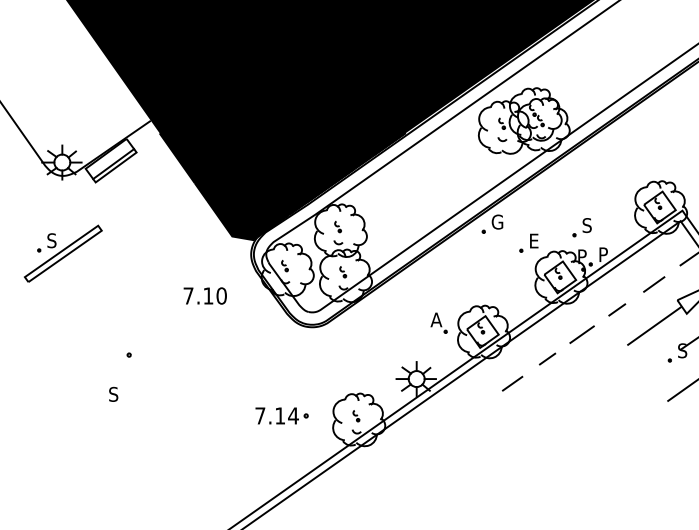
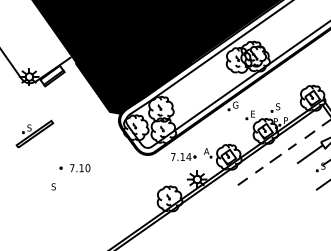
part: (62, 252) -> (34, 133), moved
text: (205, 296) -> (80, 168), moved
part: (281, 414) -> (183, 156), moved

